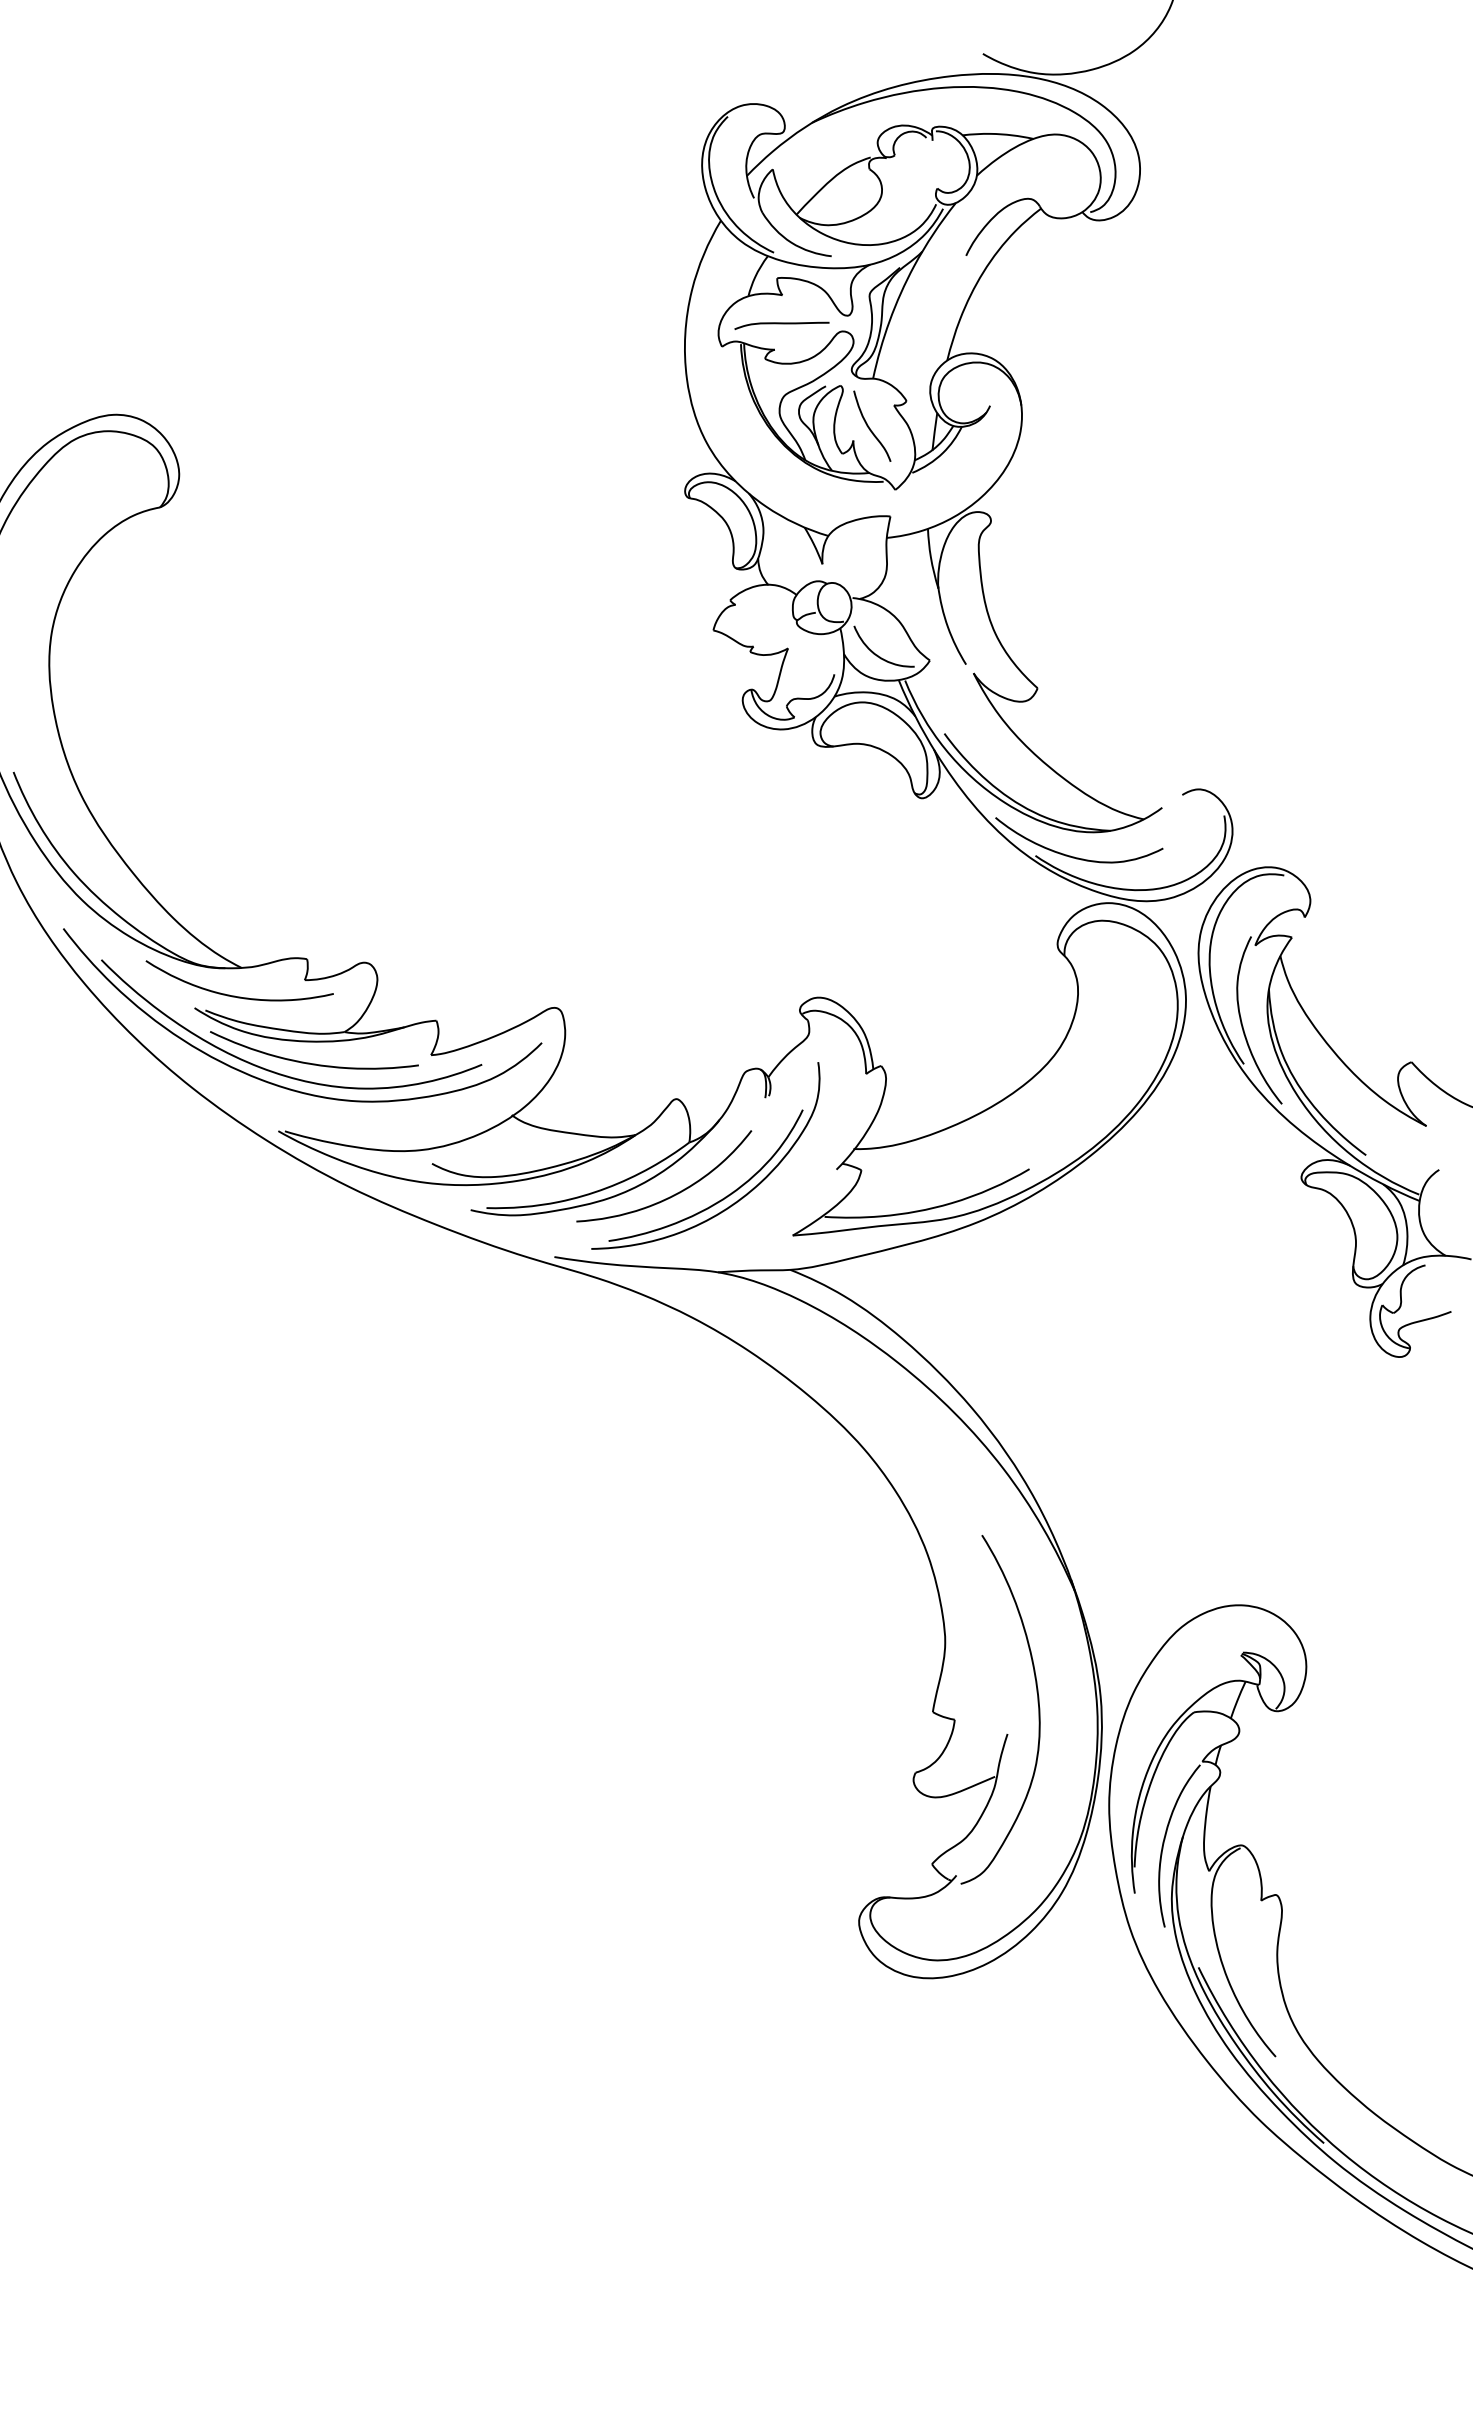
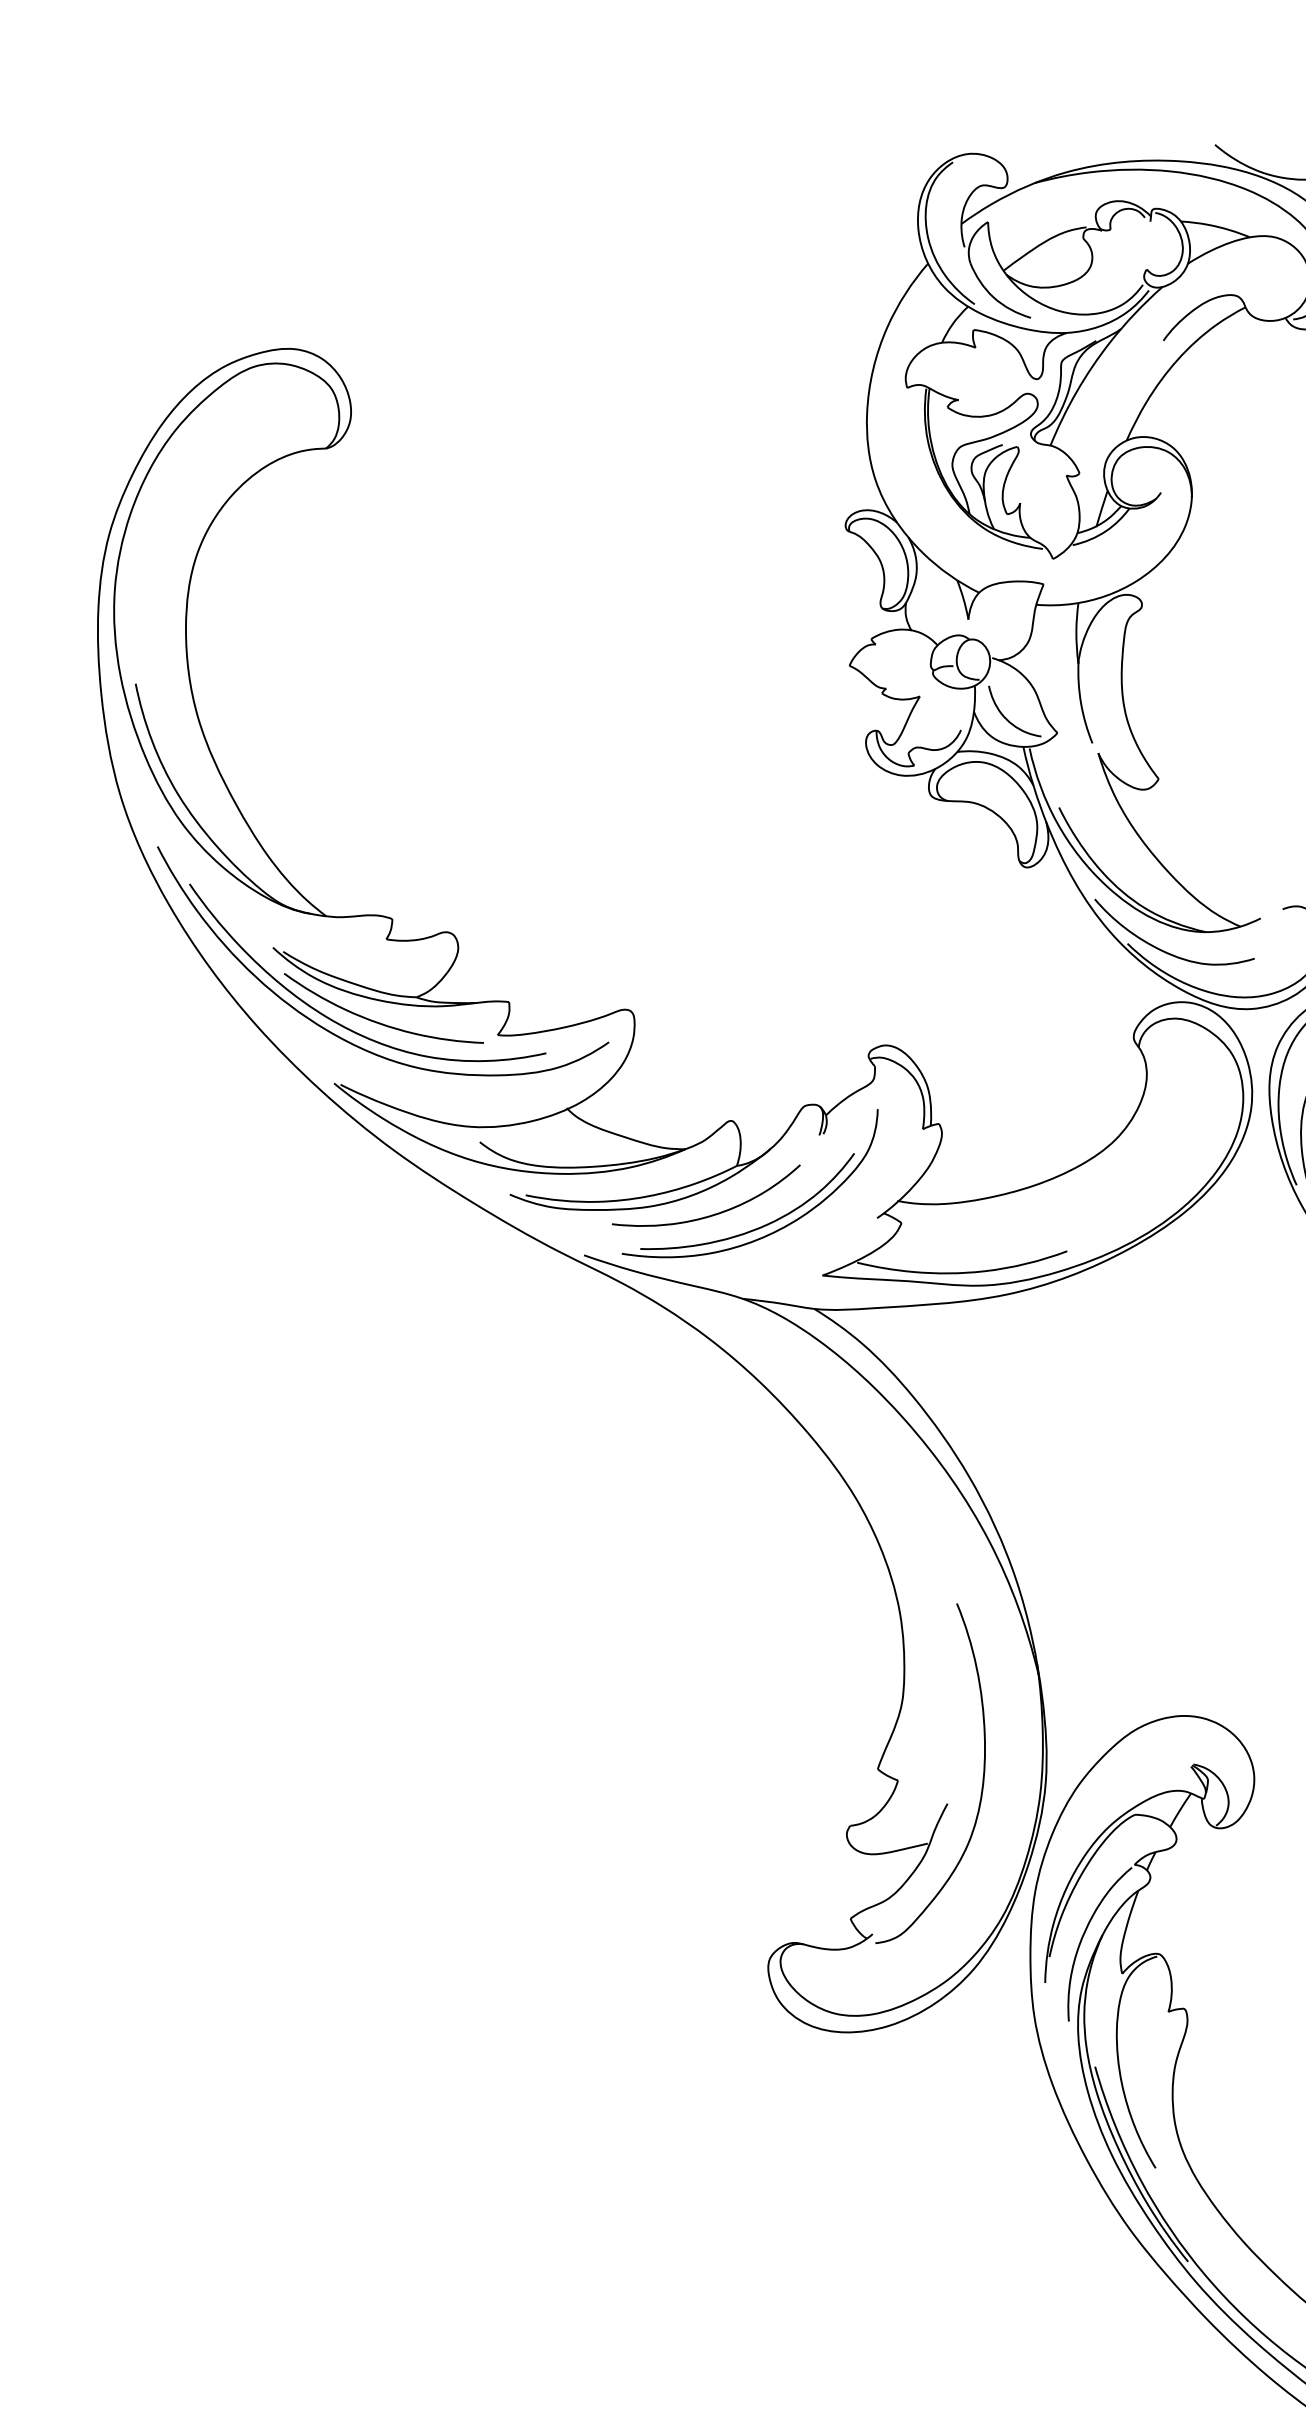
curve: (781, 324) -> (969, 376), removed
curve: (869, 426) -> (1038, 492), removed
curve: (235, 995) -> (315, 942), removed

